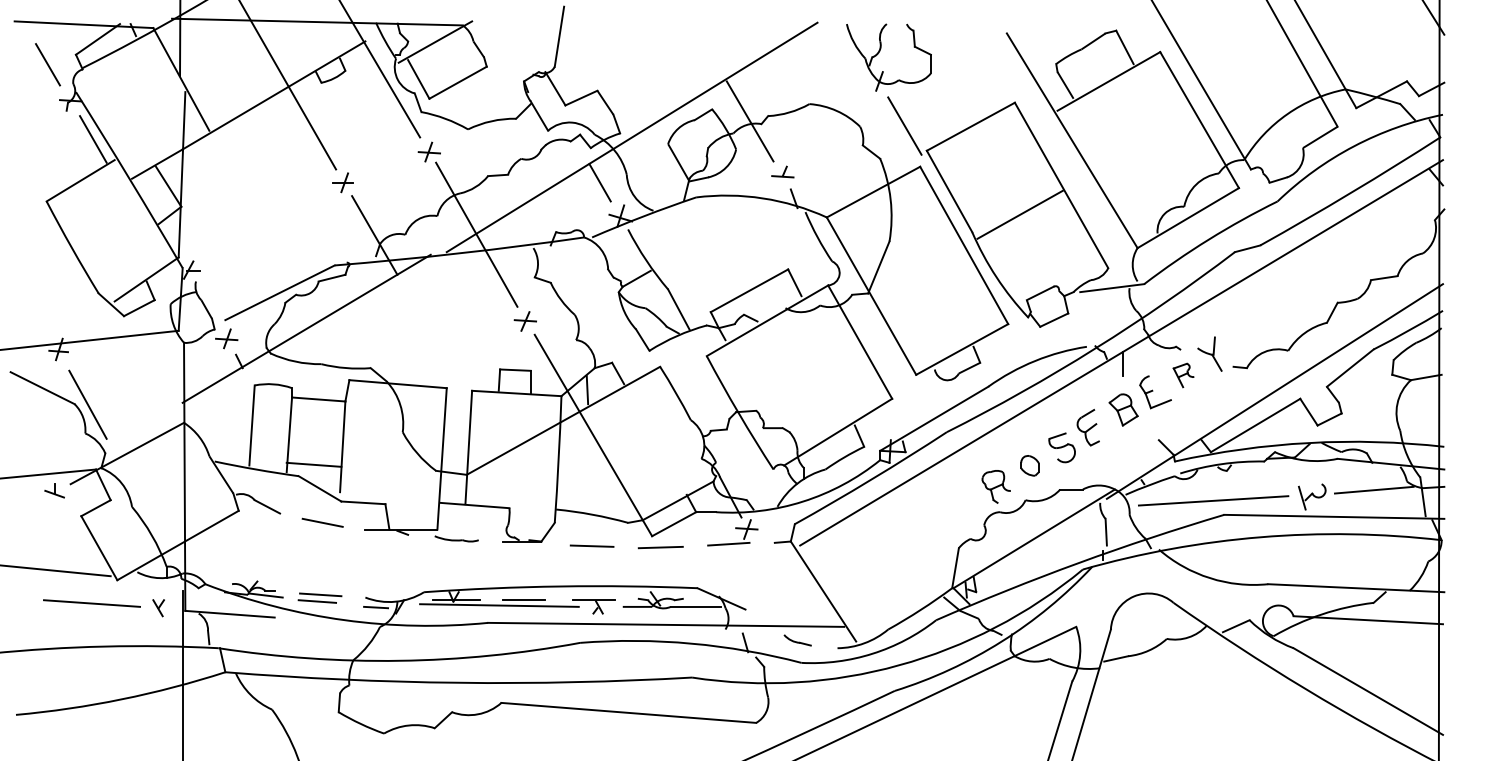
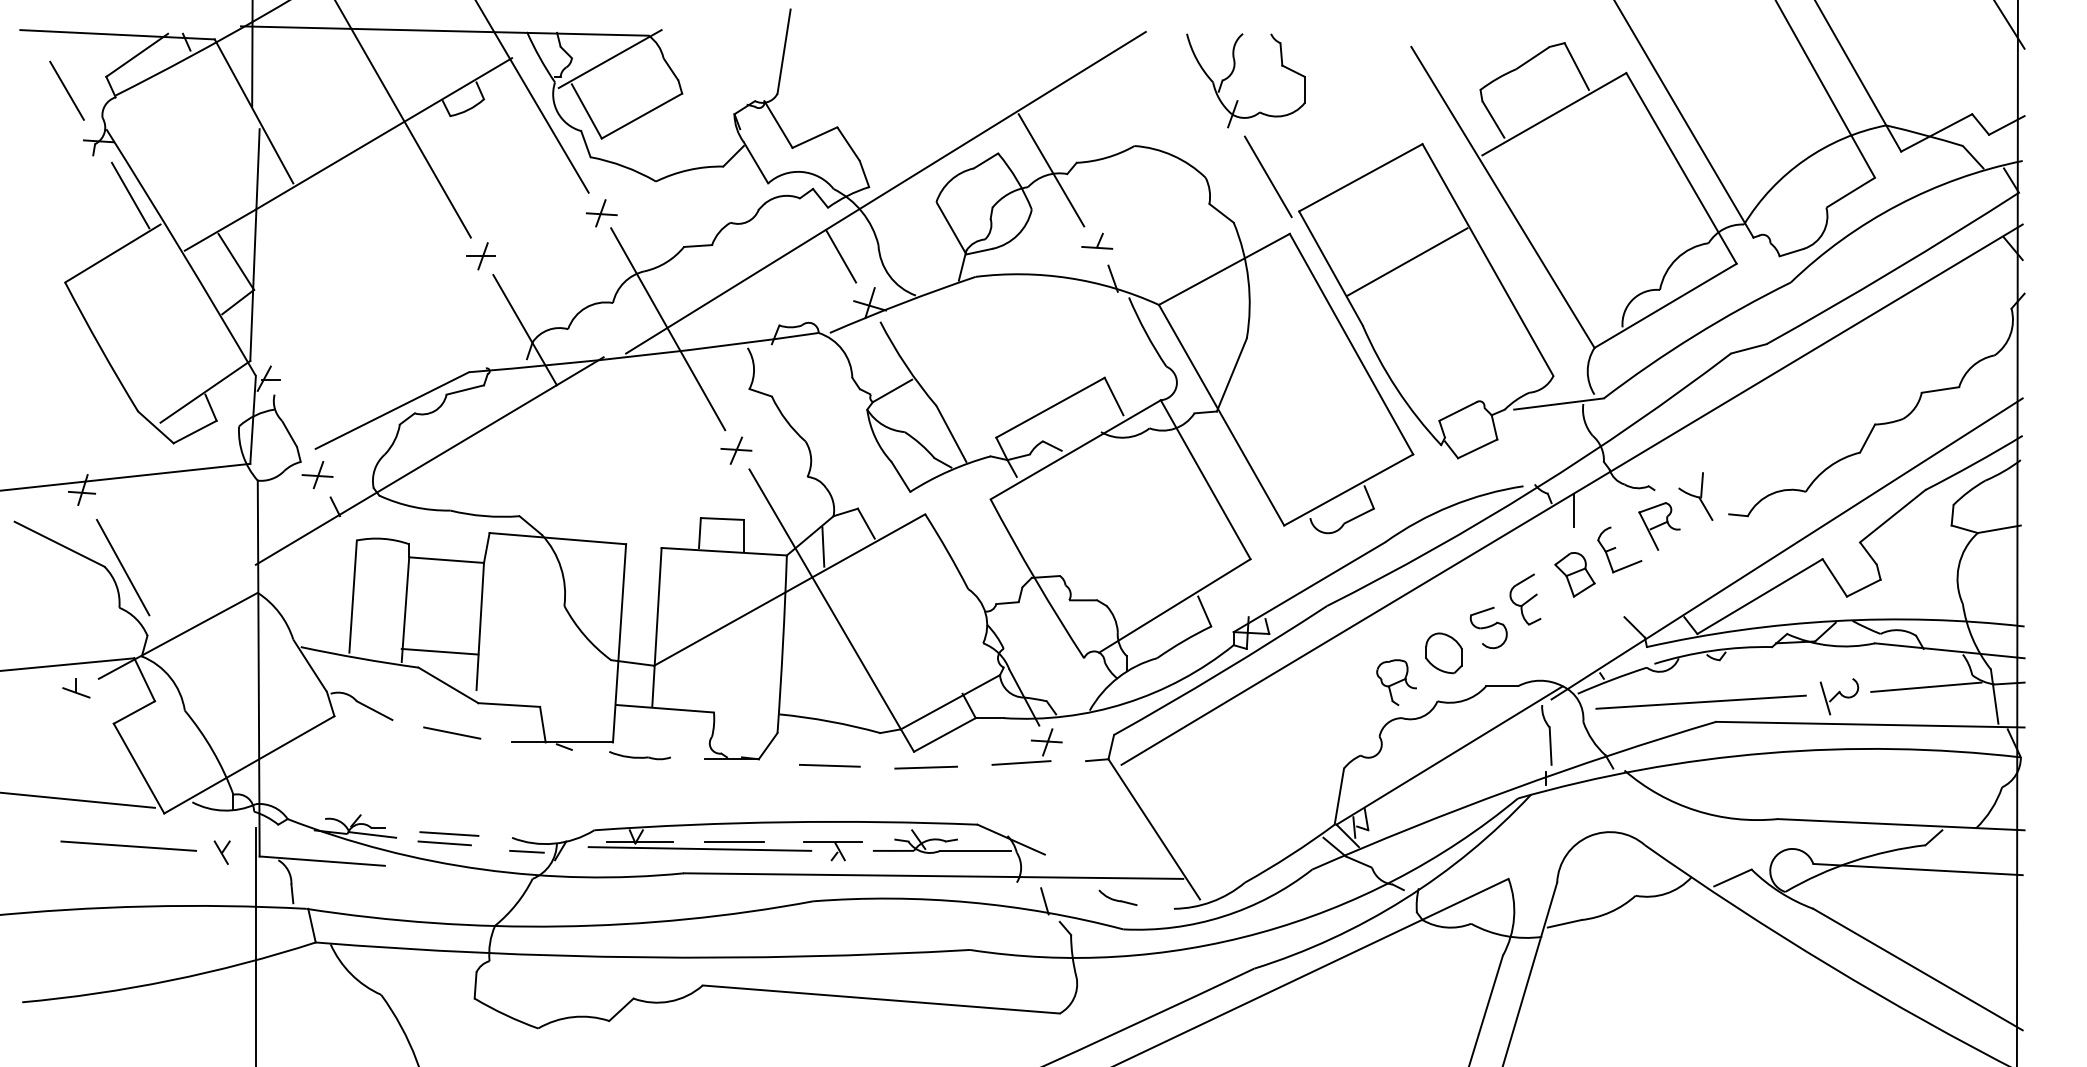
line: (1019, 214) -> (1406, 261), moved
part: (1183, 375) -> (1658, 526), size x1.43
part: (1029, 465) -> (1443, 652), size x1.43

